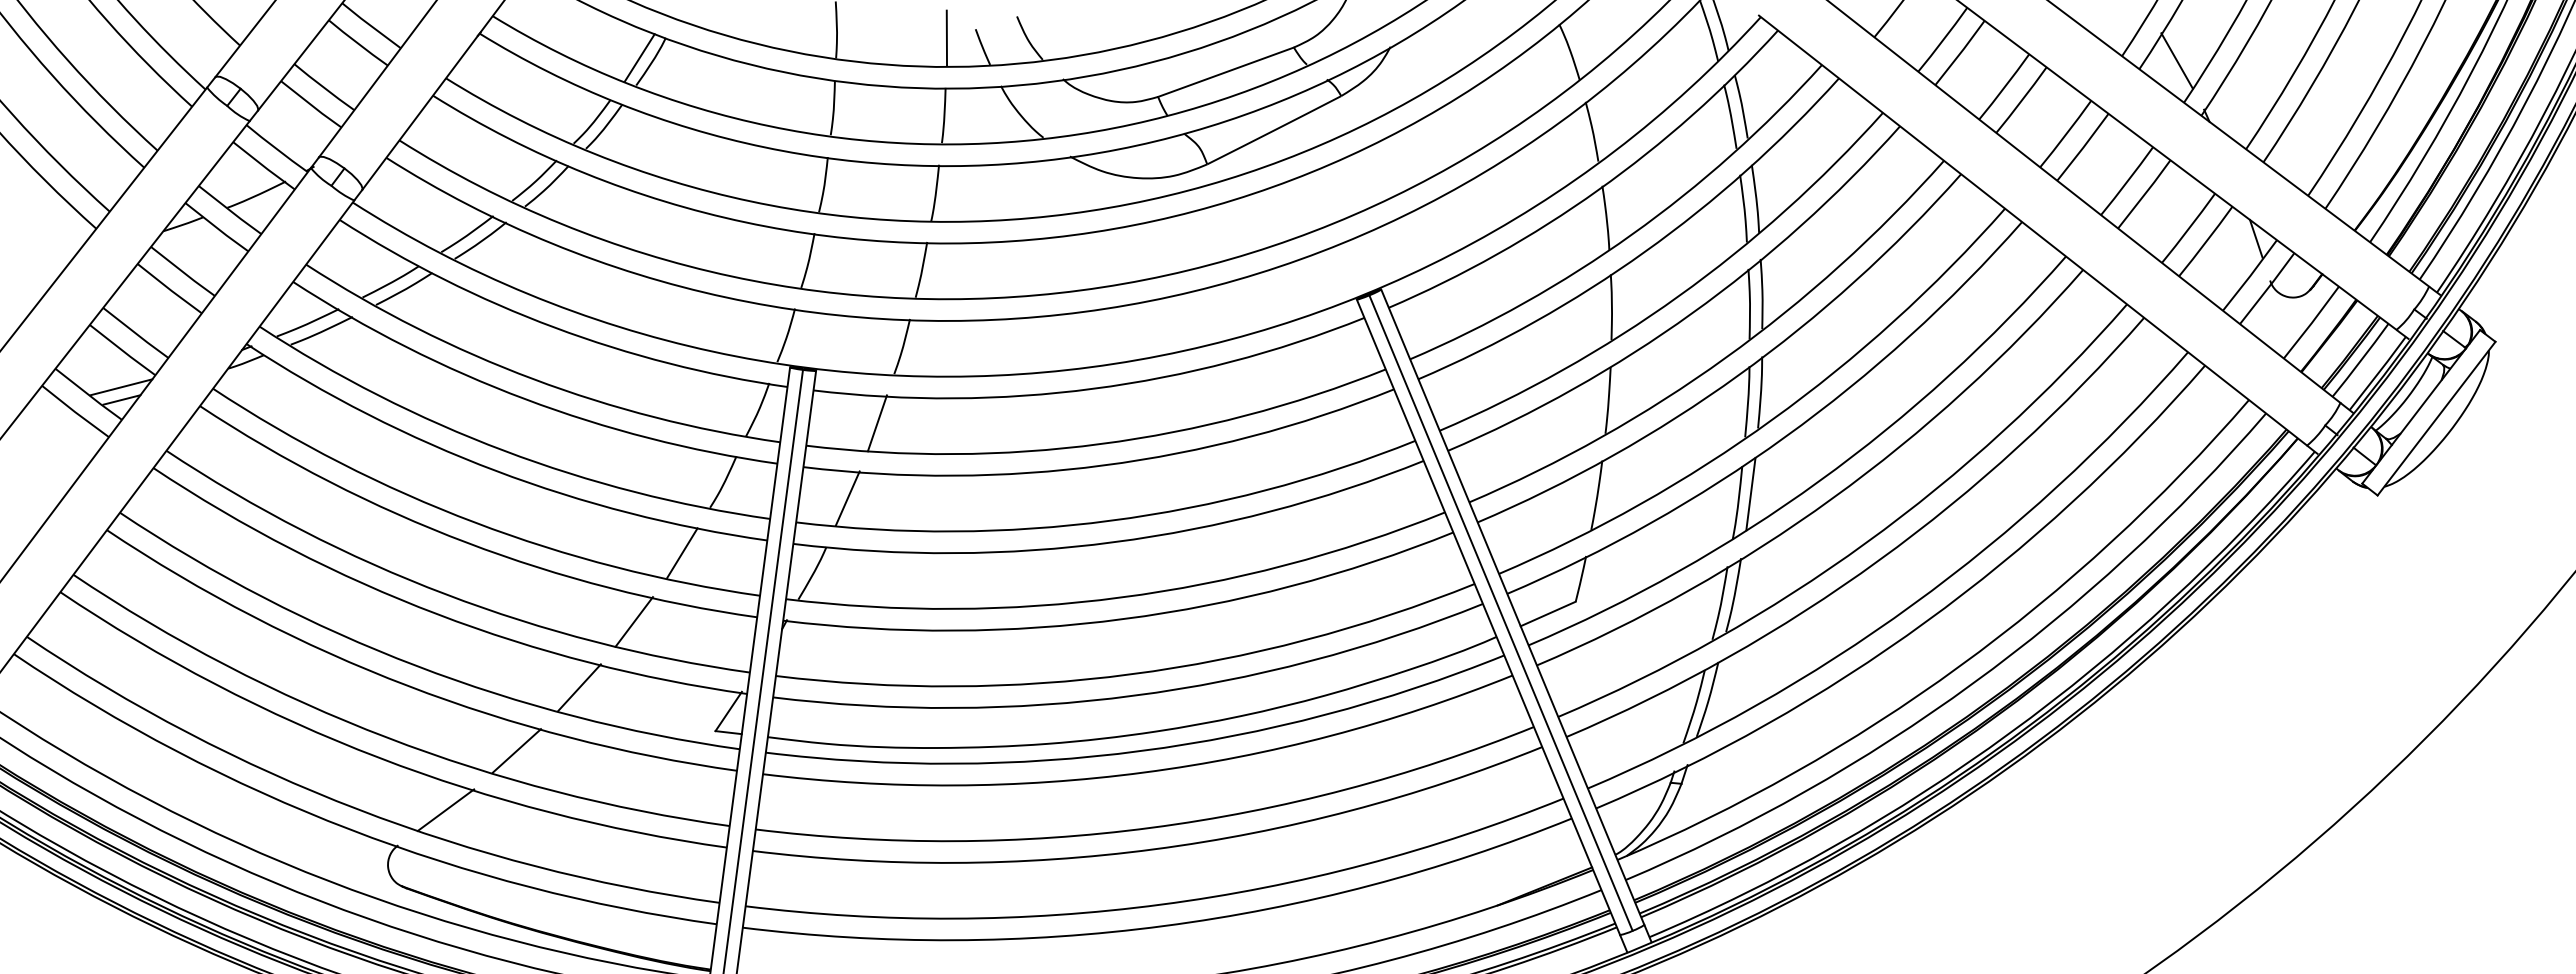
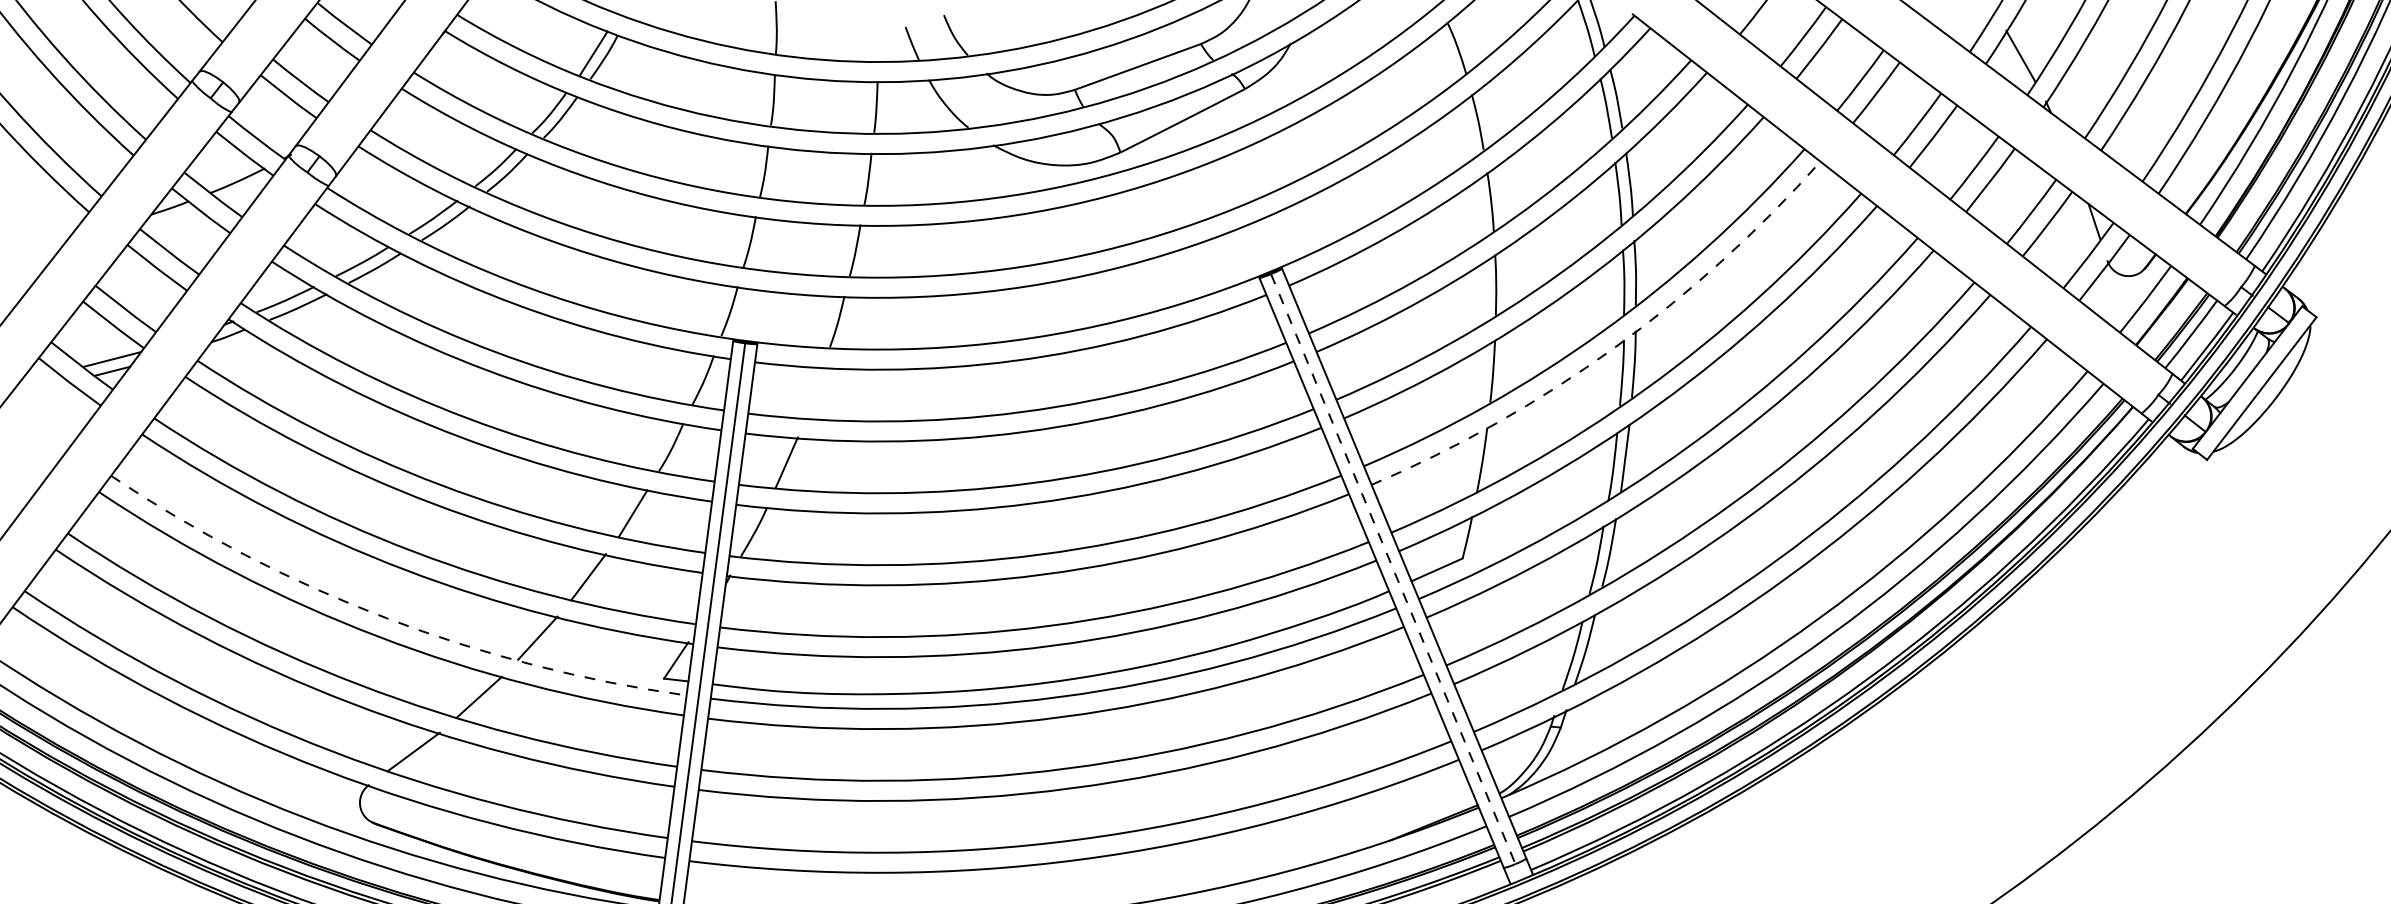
line: (946, 37) -> (878, 34), removed
arc: (1738, 375) -> (1613, 348), solid -> dashed
line: (876, 423) -> (813, 393), removed
line: (1501, 613) -> (1393, 569), solid -> dashed
arc: (416, 665) -> (386, 617), solid -> dashed

